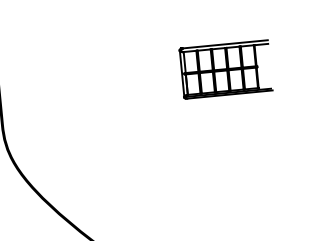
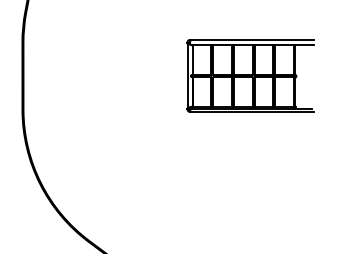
part: (225, 69) -> (250, 75), size x1.43

